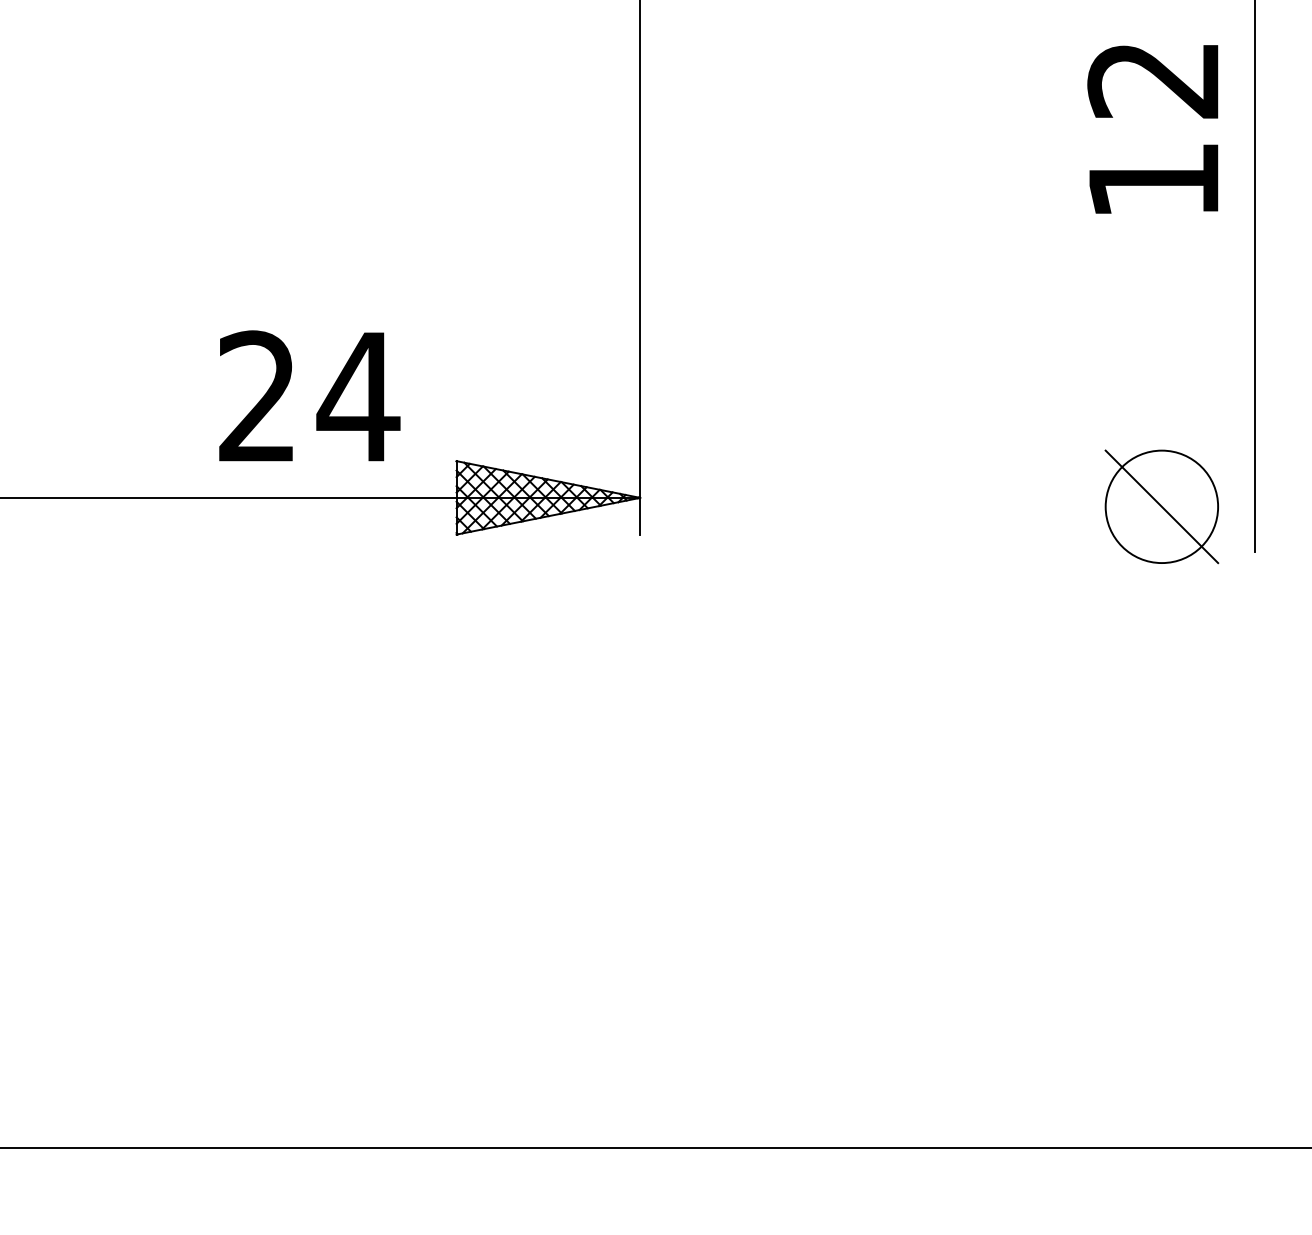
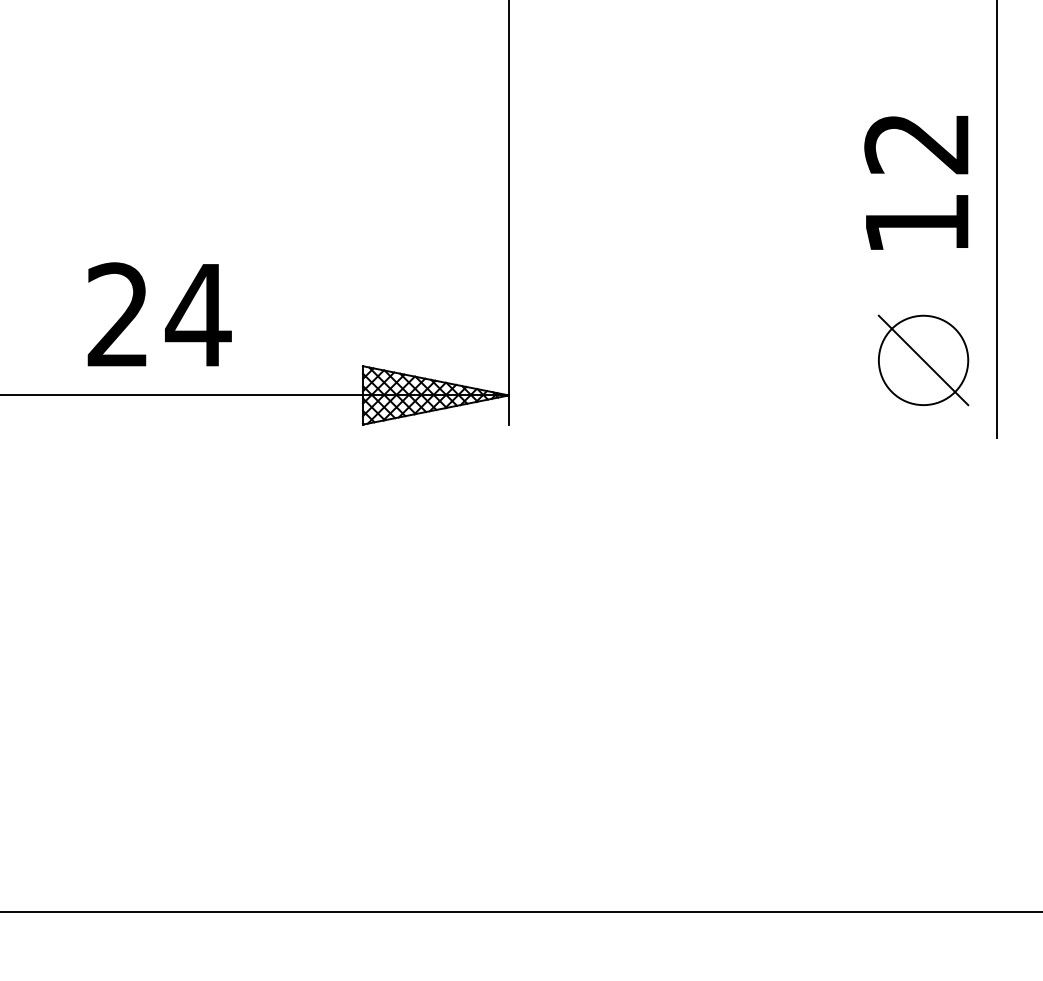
text: (1152, 129) -> (916, 182), moved
text: (309, 395) -> (159, 314), moved
part: (1161, 506) -> (923, 360), moved

